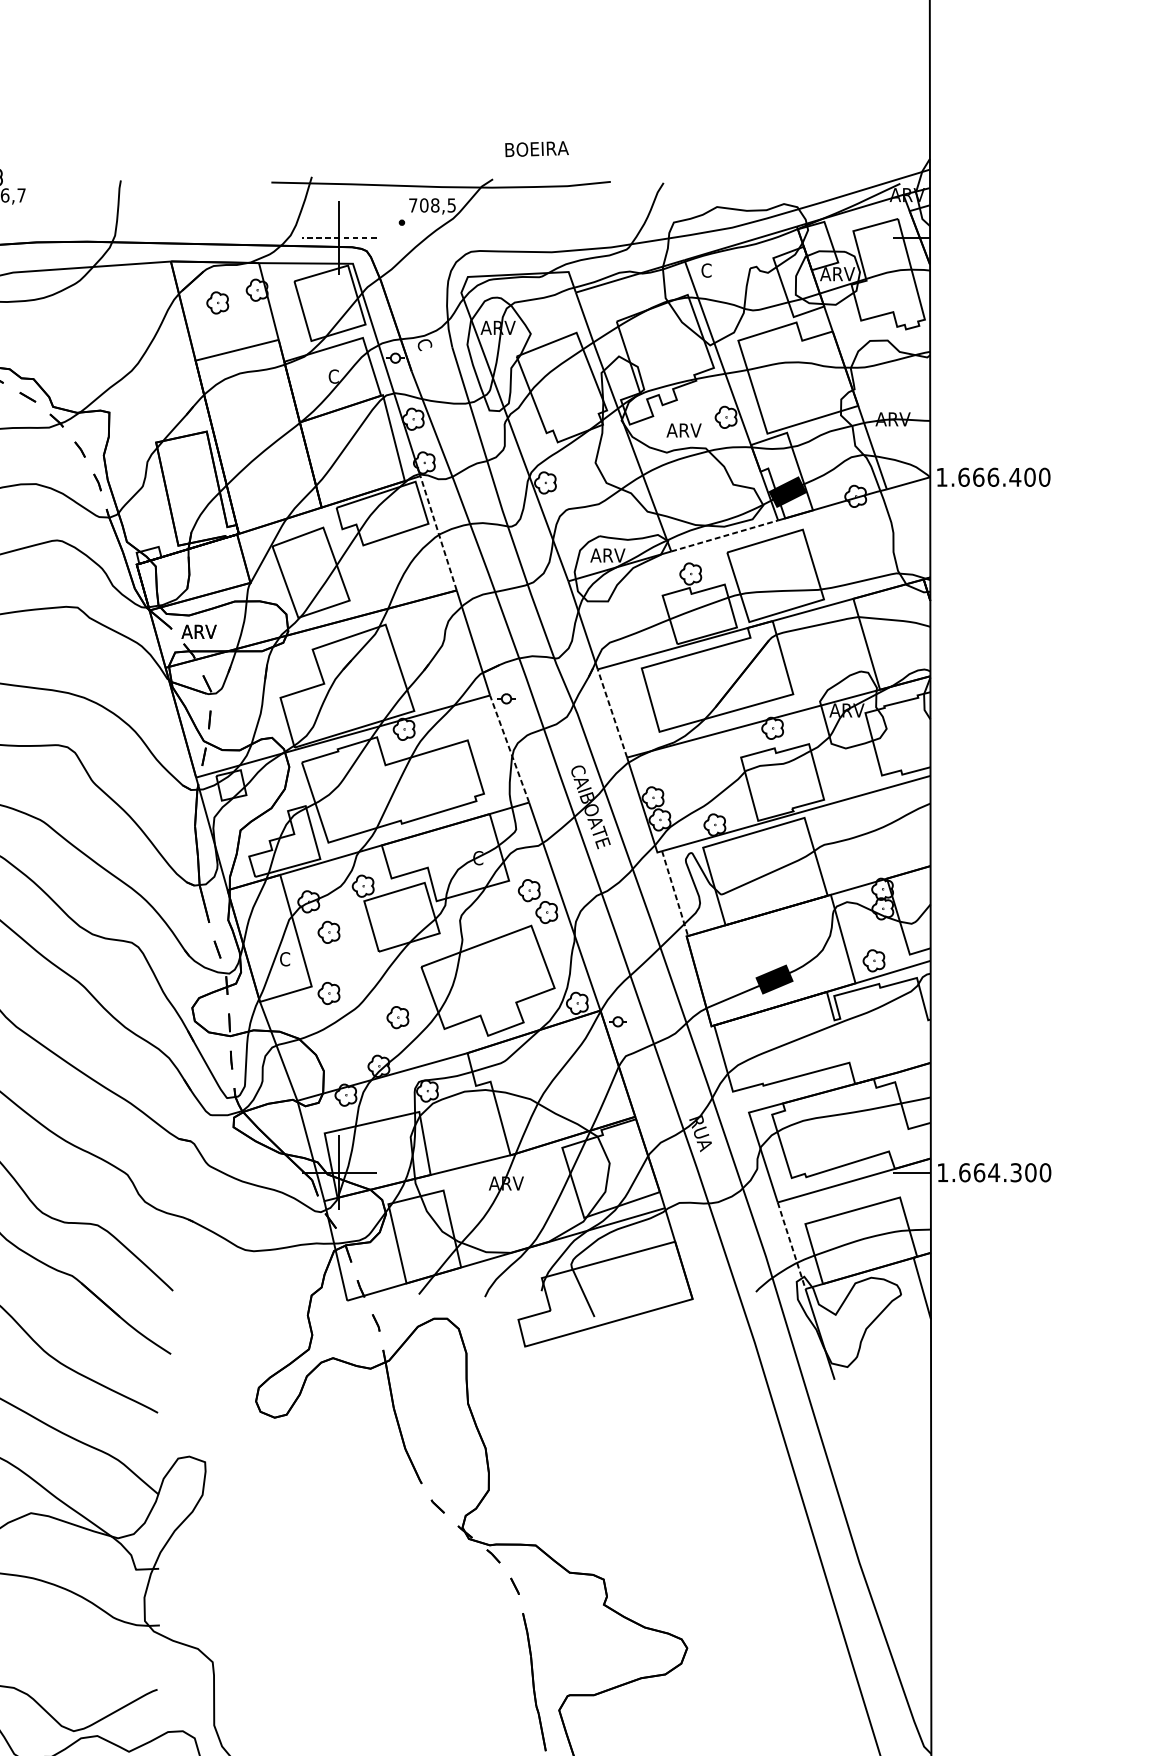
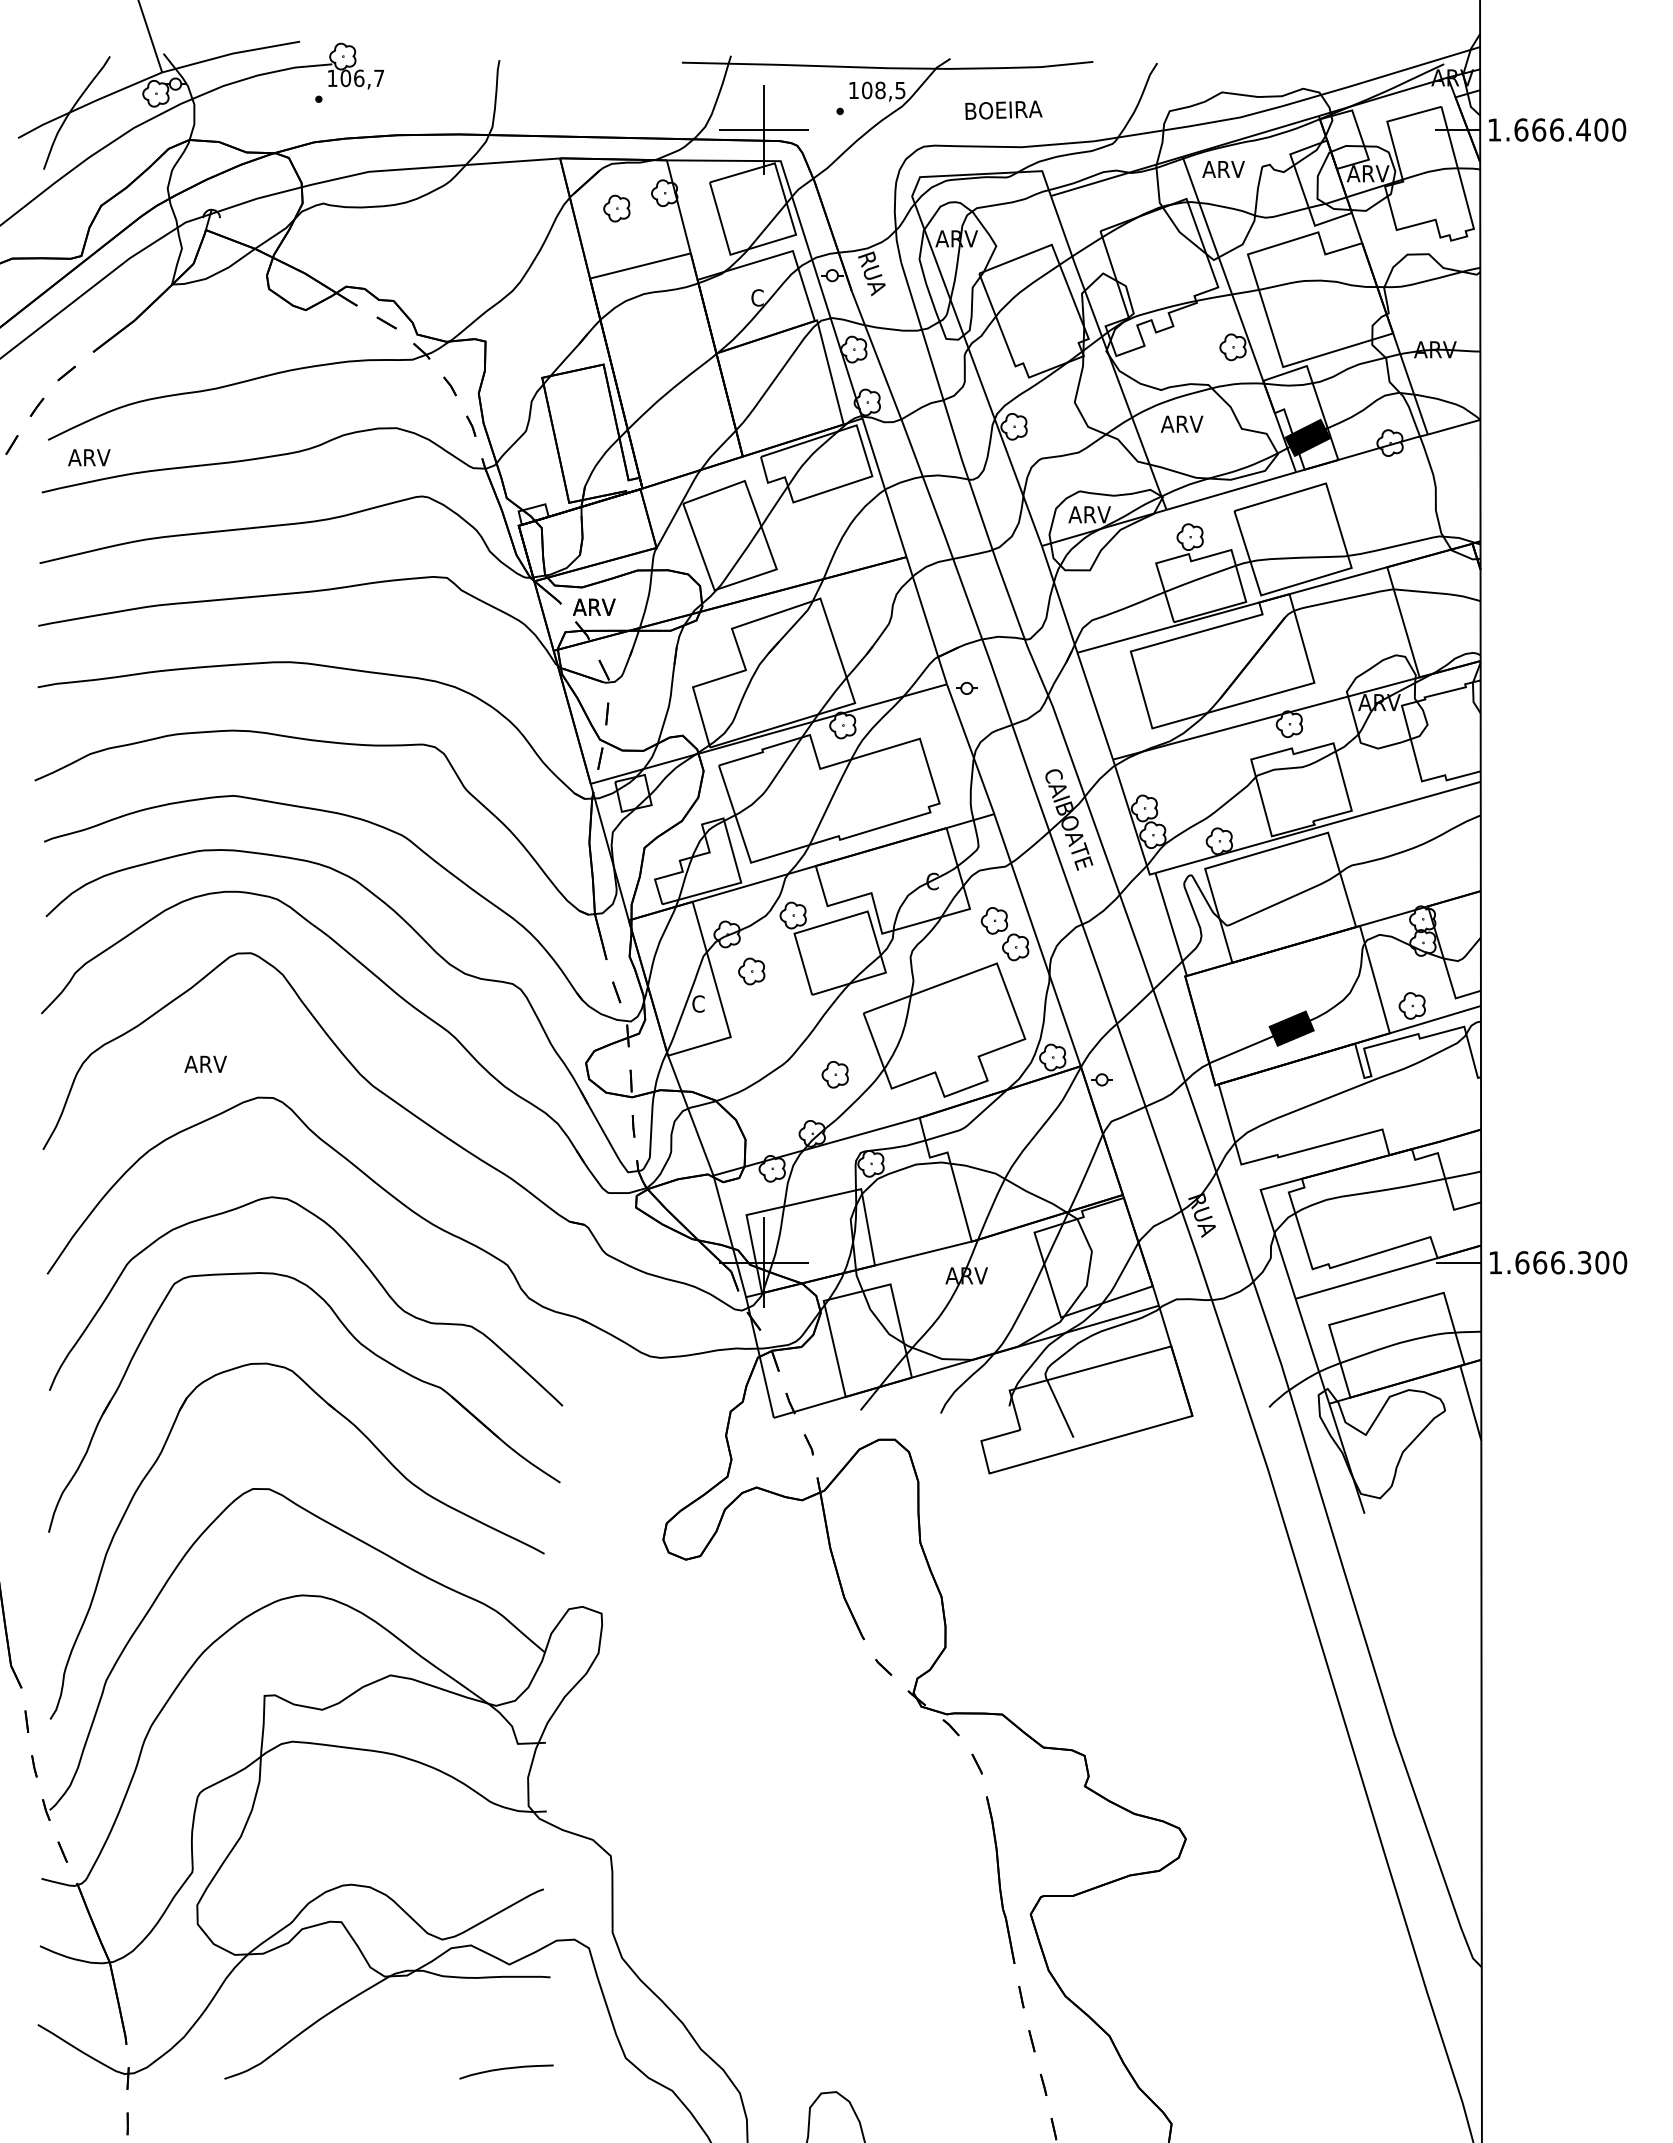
text: (536, 148) -> (1003, 109), moved
text: (412, 205) -> (853, 90), 708,5 -> 108,5
line: (338, 238) -> (763, 130), dashed -> solid
text: (718, 270) -> (1223, 169), C -> ARV
text: (427, 356) -> (871, 273), C -> RUA
text: (683, 429) -> (1181, 423), moved
text: (993, 476) -> (1557, 129), moved
line: (438, 533) -> (884, 487), dashed -> solid
line: (724, 535) -> (1231, 490), dashed -> solid
line: (612, 712) -> (1095, 705), dashed -> solid
line: (509, 749) -> (970, 749), dashed -> solid
line: (675, 893) -> (1171, 924), dashed -> solid
part: (328, 993) -> (751, 1045), removed
text: (993, 1172) -> (1557, 1262), 1.664.300 -> 1.666.300
line: (791, 1245) -> (1312, 1351), dashed -> solid

